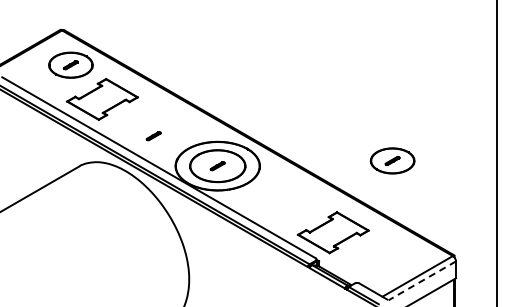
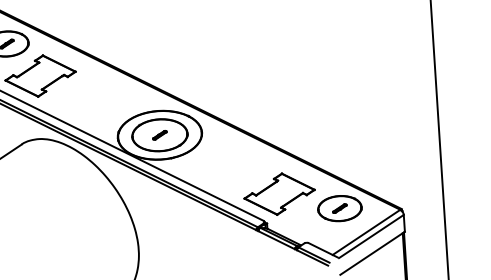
part: (153, 136) -> (93, 109), removed
part: (392, 160) -> (339, 208), moved
line: (422, 280) -> (371, 236), dashed -> solid

